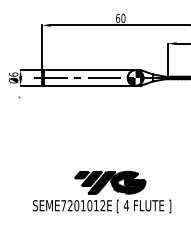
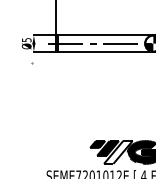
text: (13, 74) -> (26, 40), Ø6 -> Ø5
fill: (101, 182) -> (117, 152), removed

